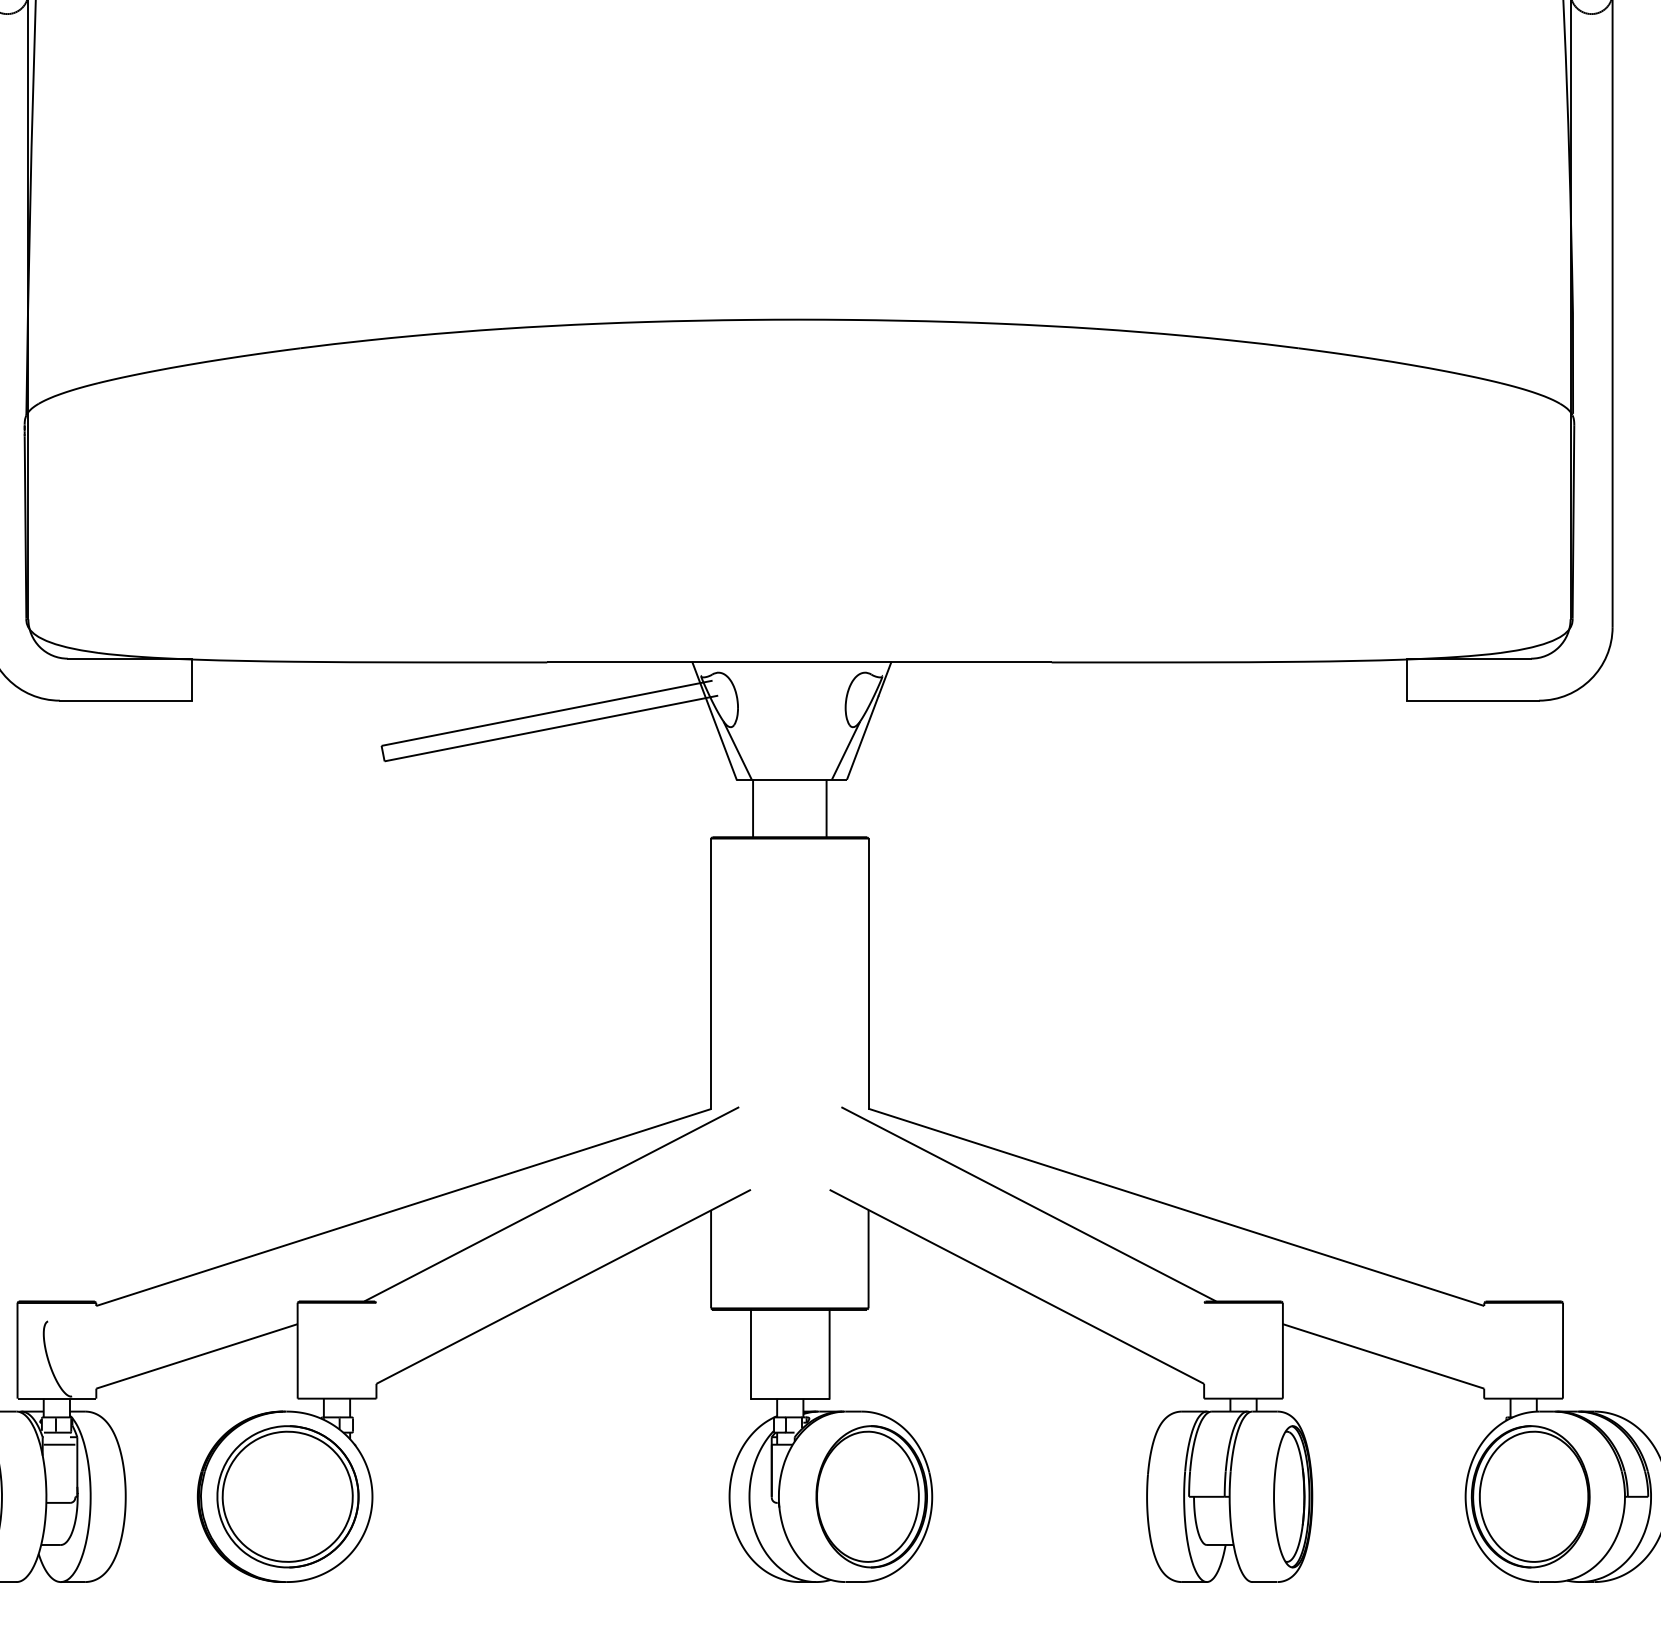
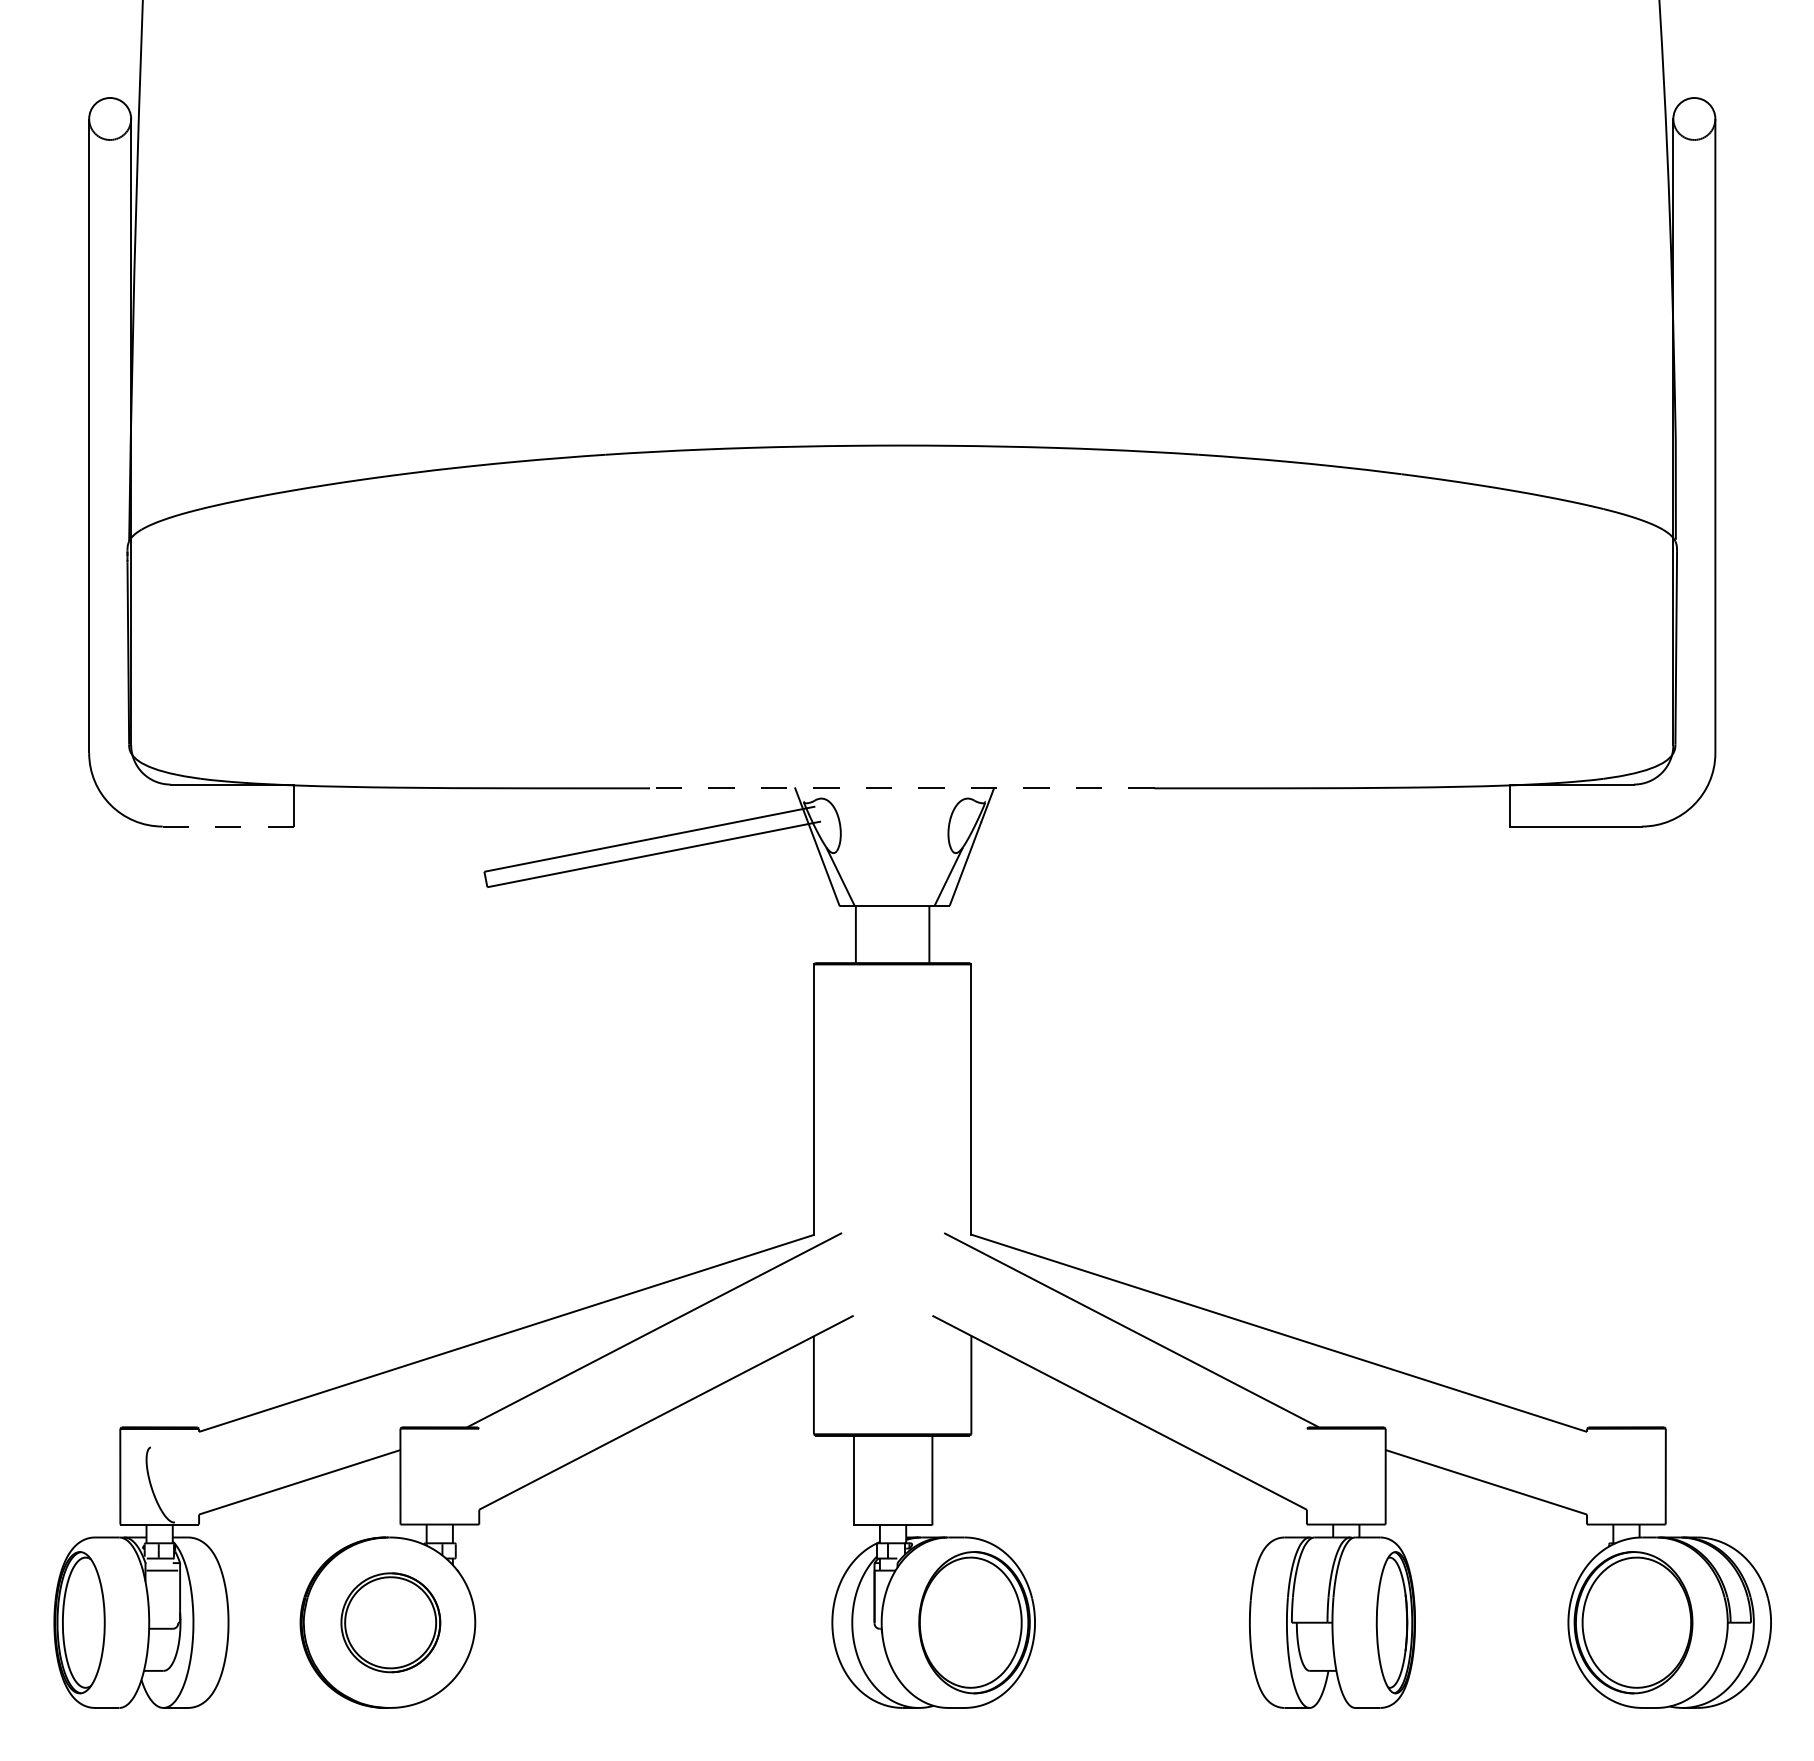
line: (798, 662) -> (901, 788), solid -> dashed
line: (125, 700) -> (228, 826), solid -> dashed
part: (287, 1496) -> (390, 1622), size x0.7

